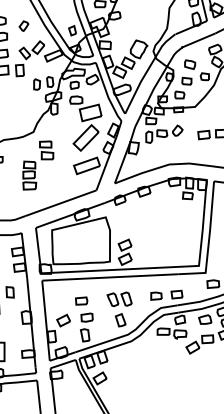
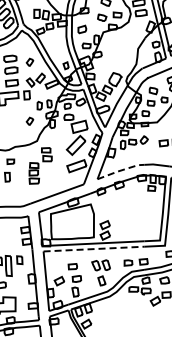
part: (23, 104) -> (29, 120), added
line: (147, 171) -> (121, 170), solid -> dashed
line: (110, 277) -> (94, 249), solid -> dashed

